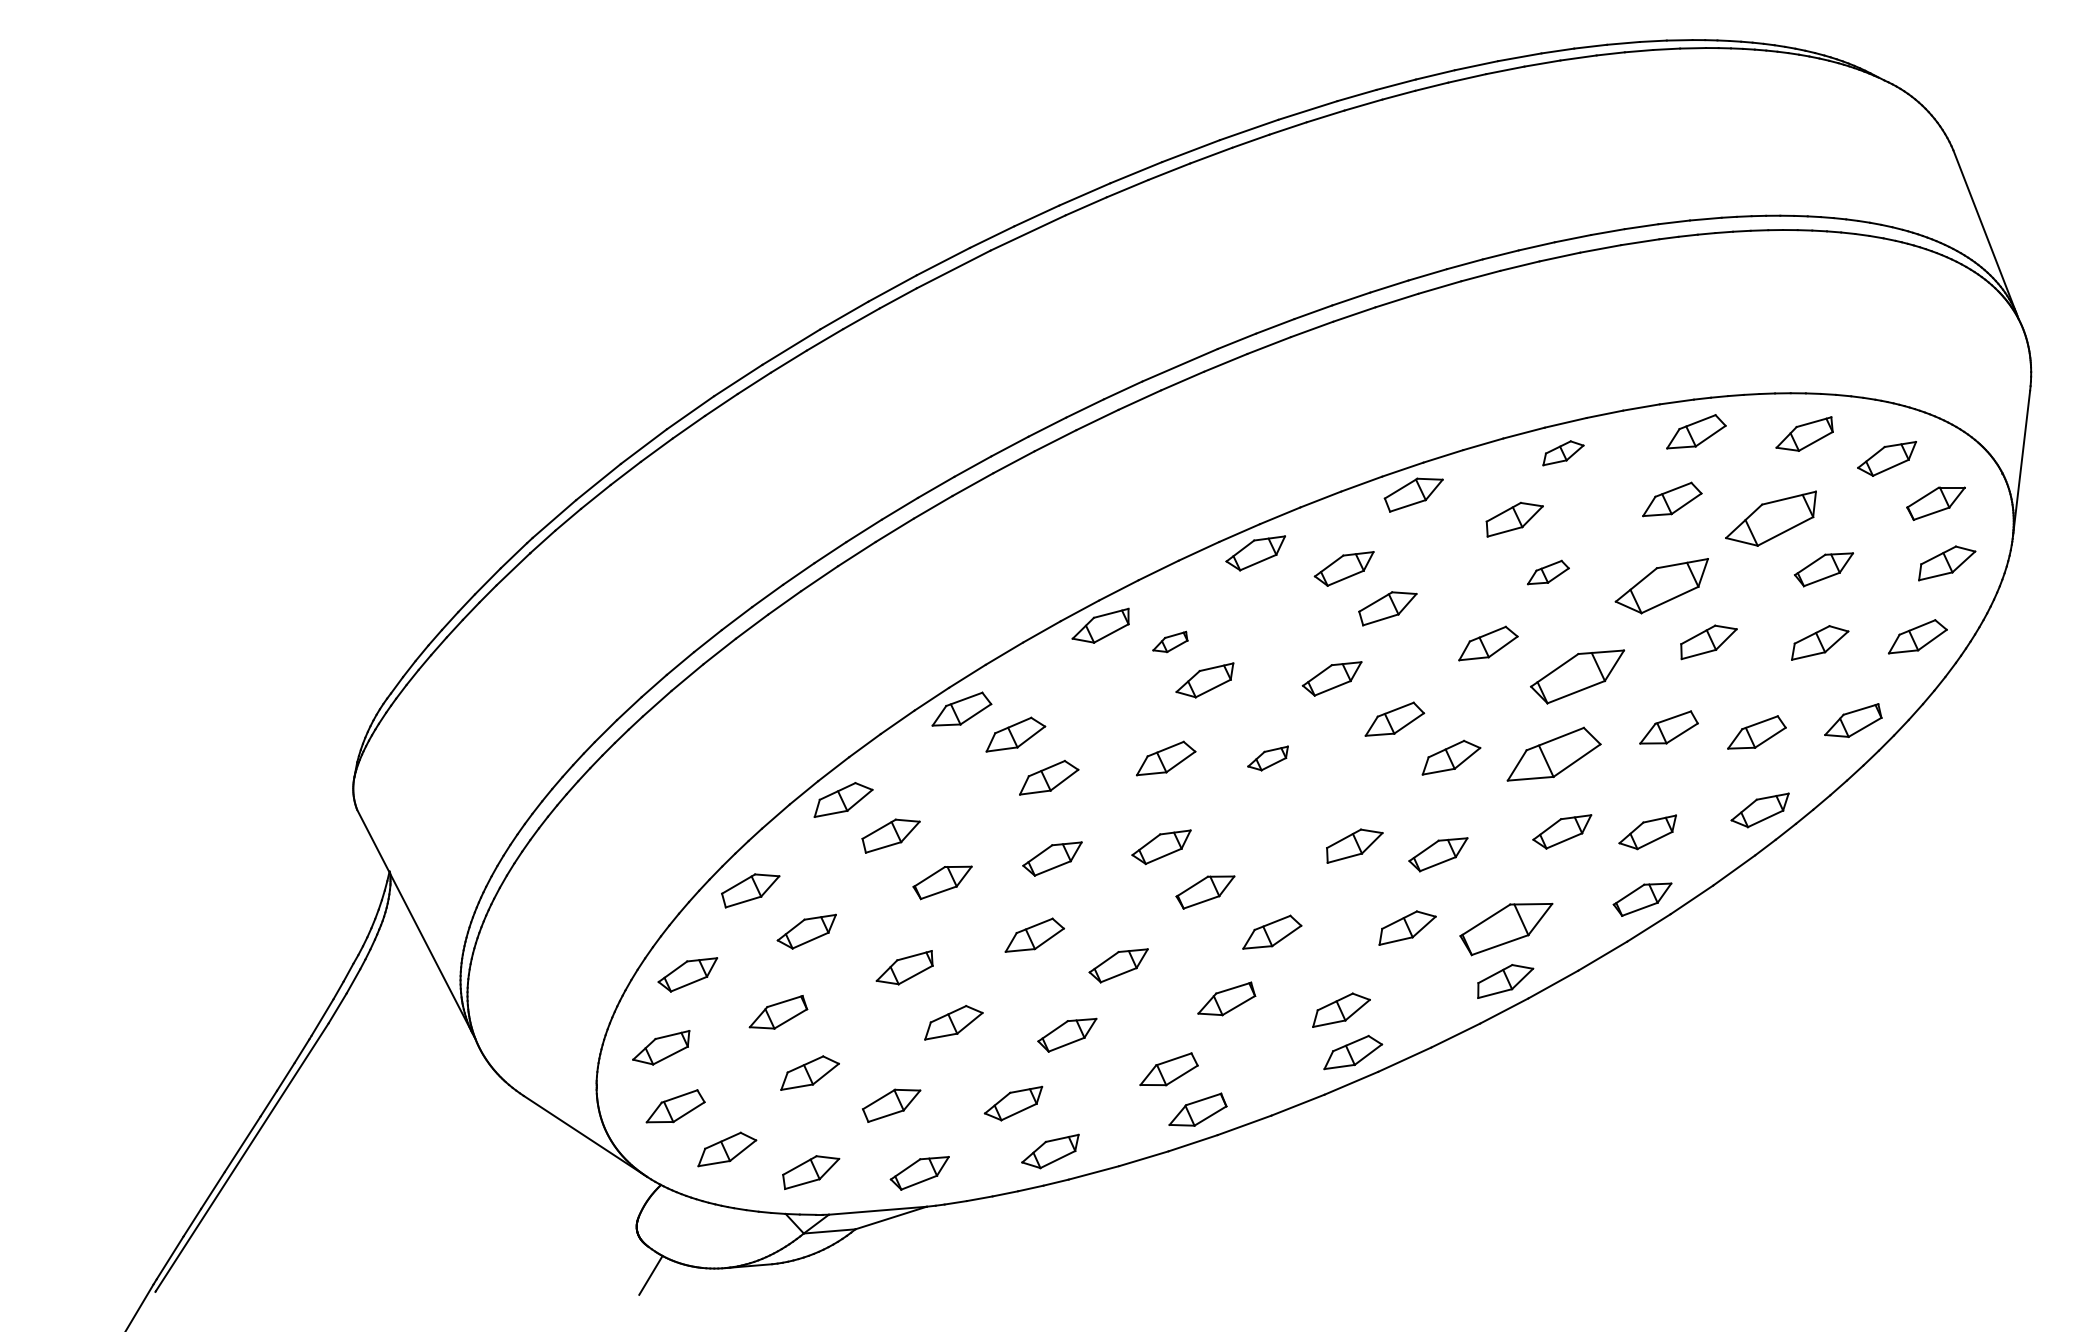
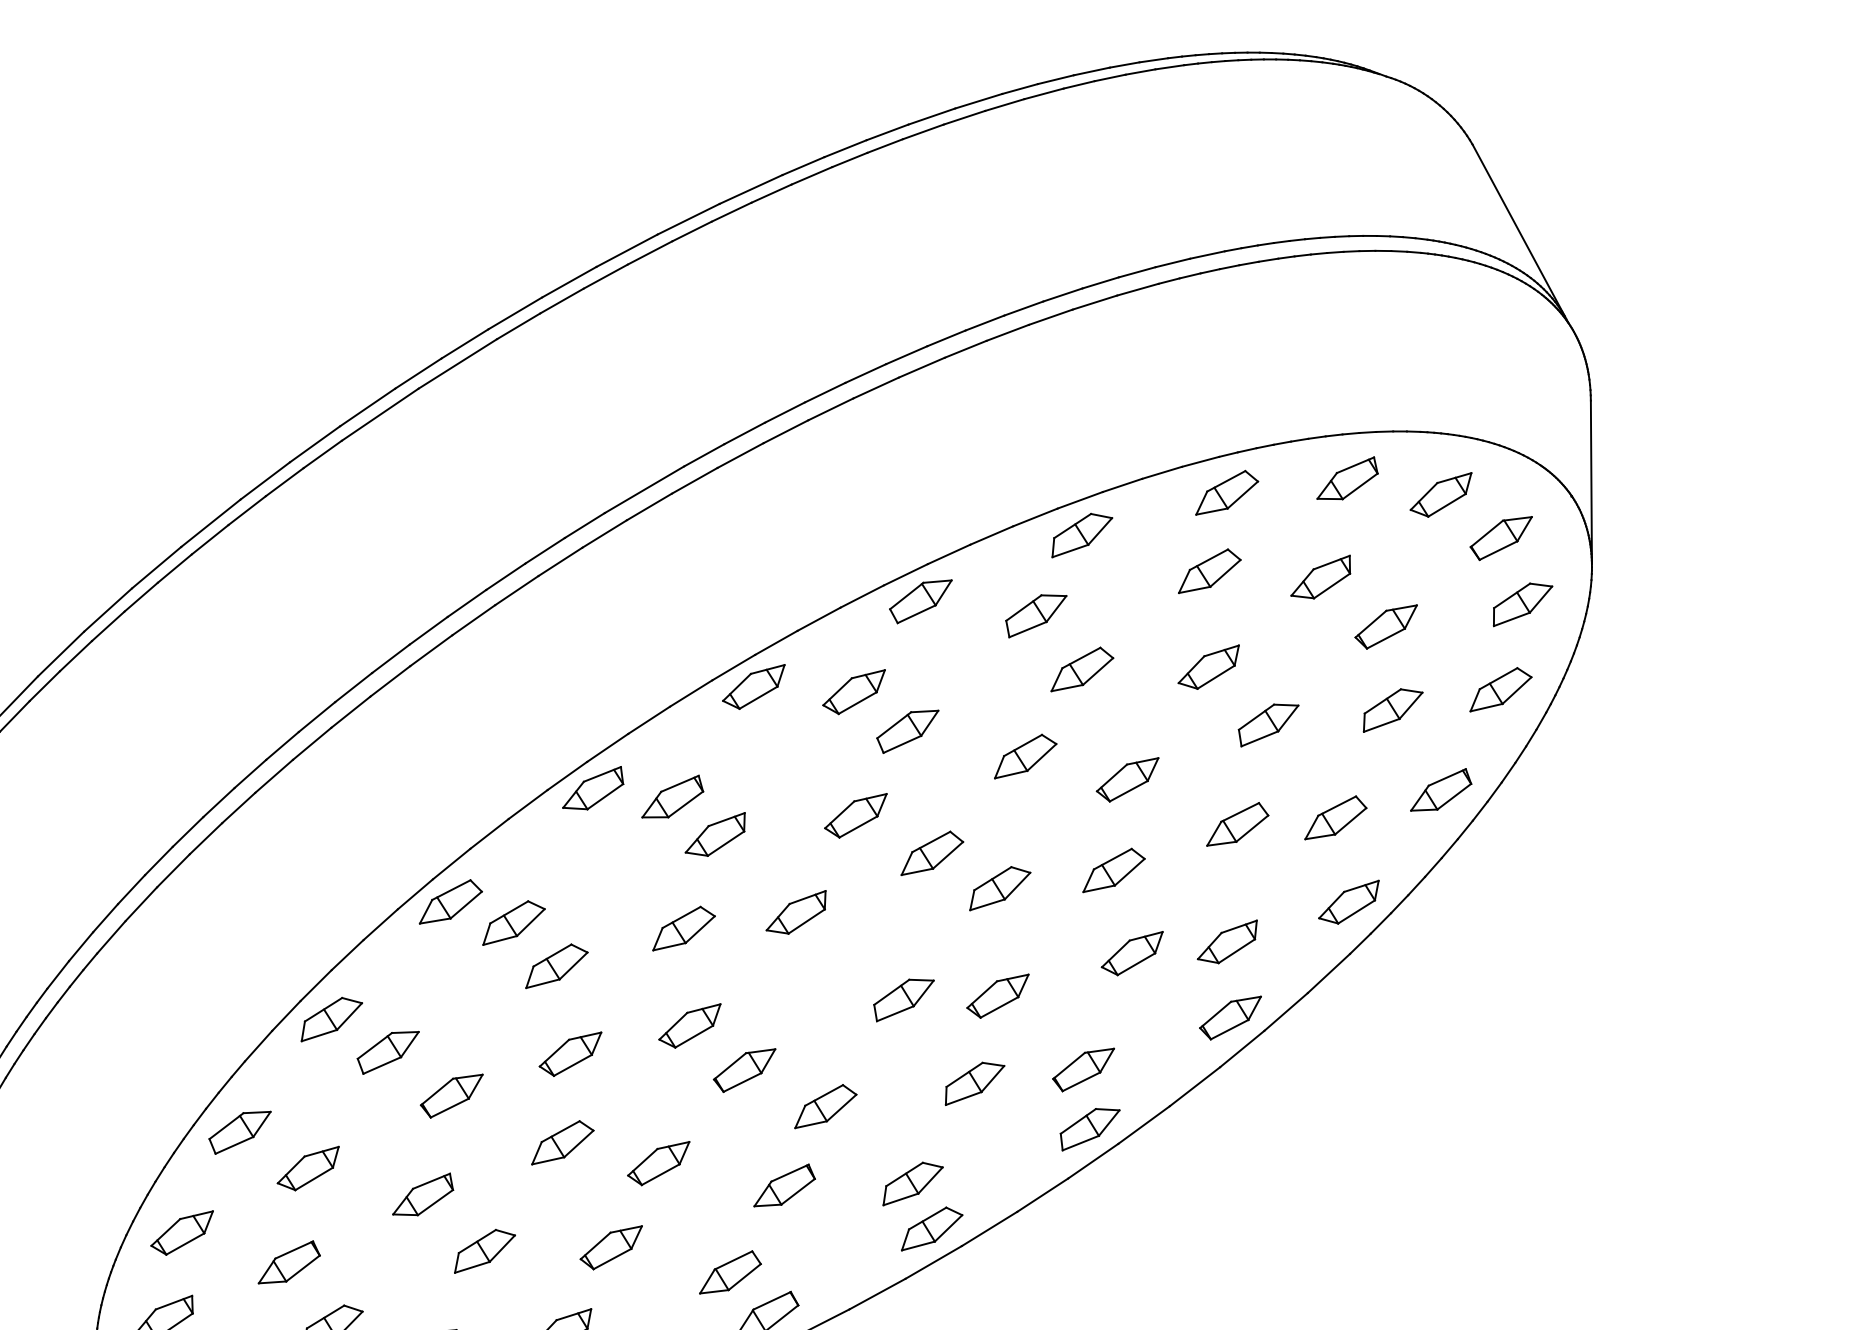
part: (1563, 453) -> (1081, 534), size x1.43
part: (1770, 518) -> (1320, 578), size x0.62
part: (1548, 572) -> (1081, 668), size x1.43
part: (1661, 586) -> (1209, 668), size x0.62
part: (1170, 641) -> (672, 797), size x1.67
part: (1577, 676) -> (1128, 780), size x0.62
part: (1554, 754) -> (1113, 869), size x0.62
part: (1267, 758) -> (795, 913), size x1.43
part: (1506, 929) -> (1084, 1070), size x0.62

